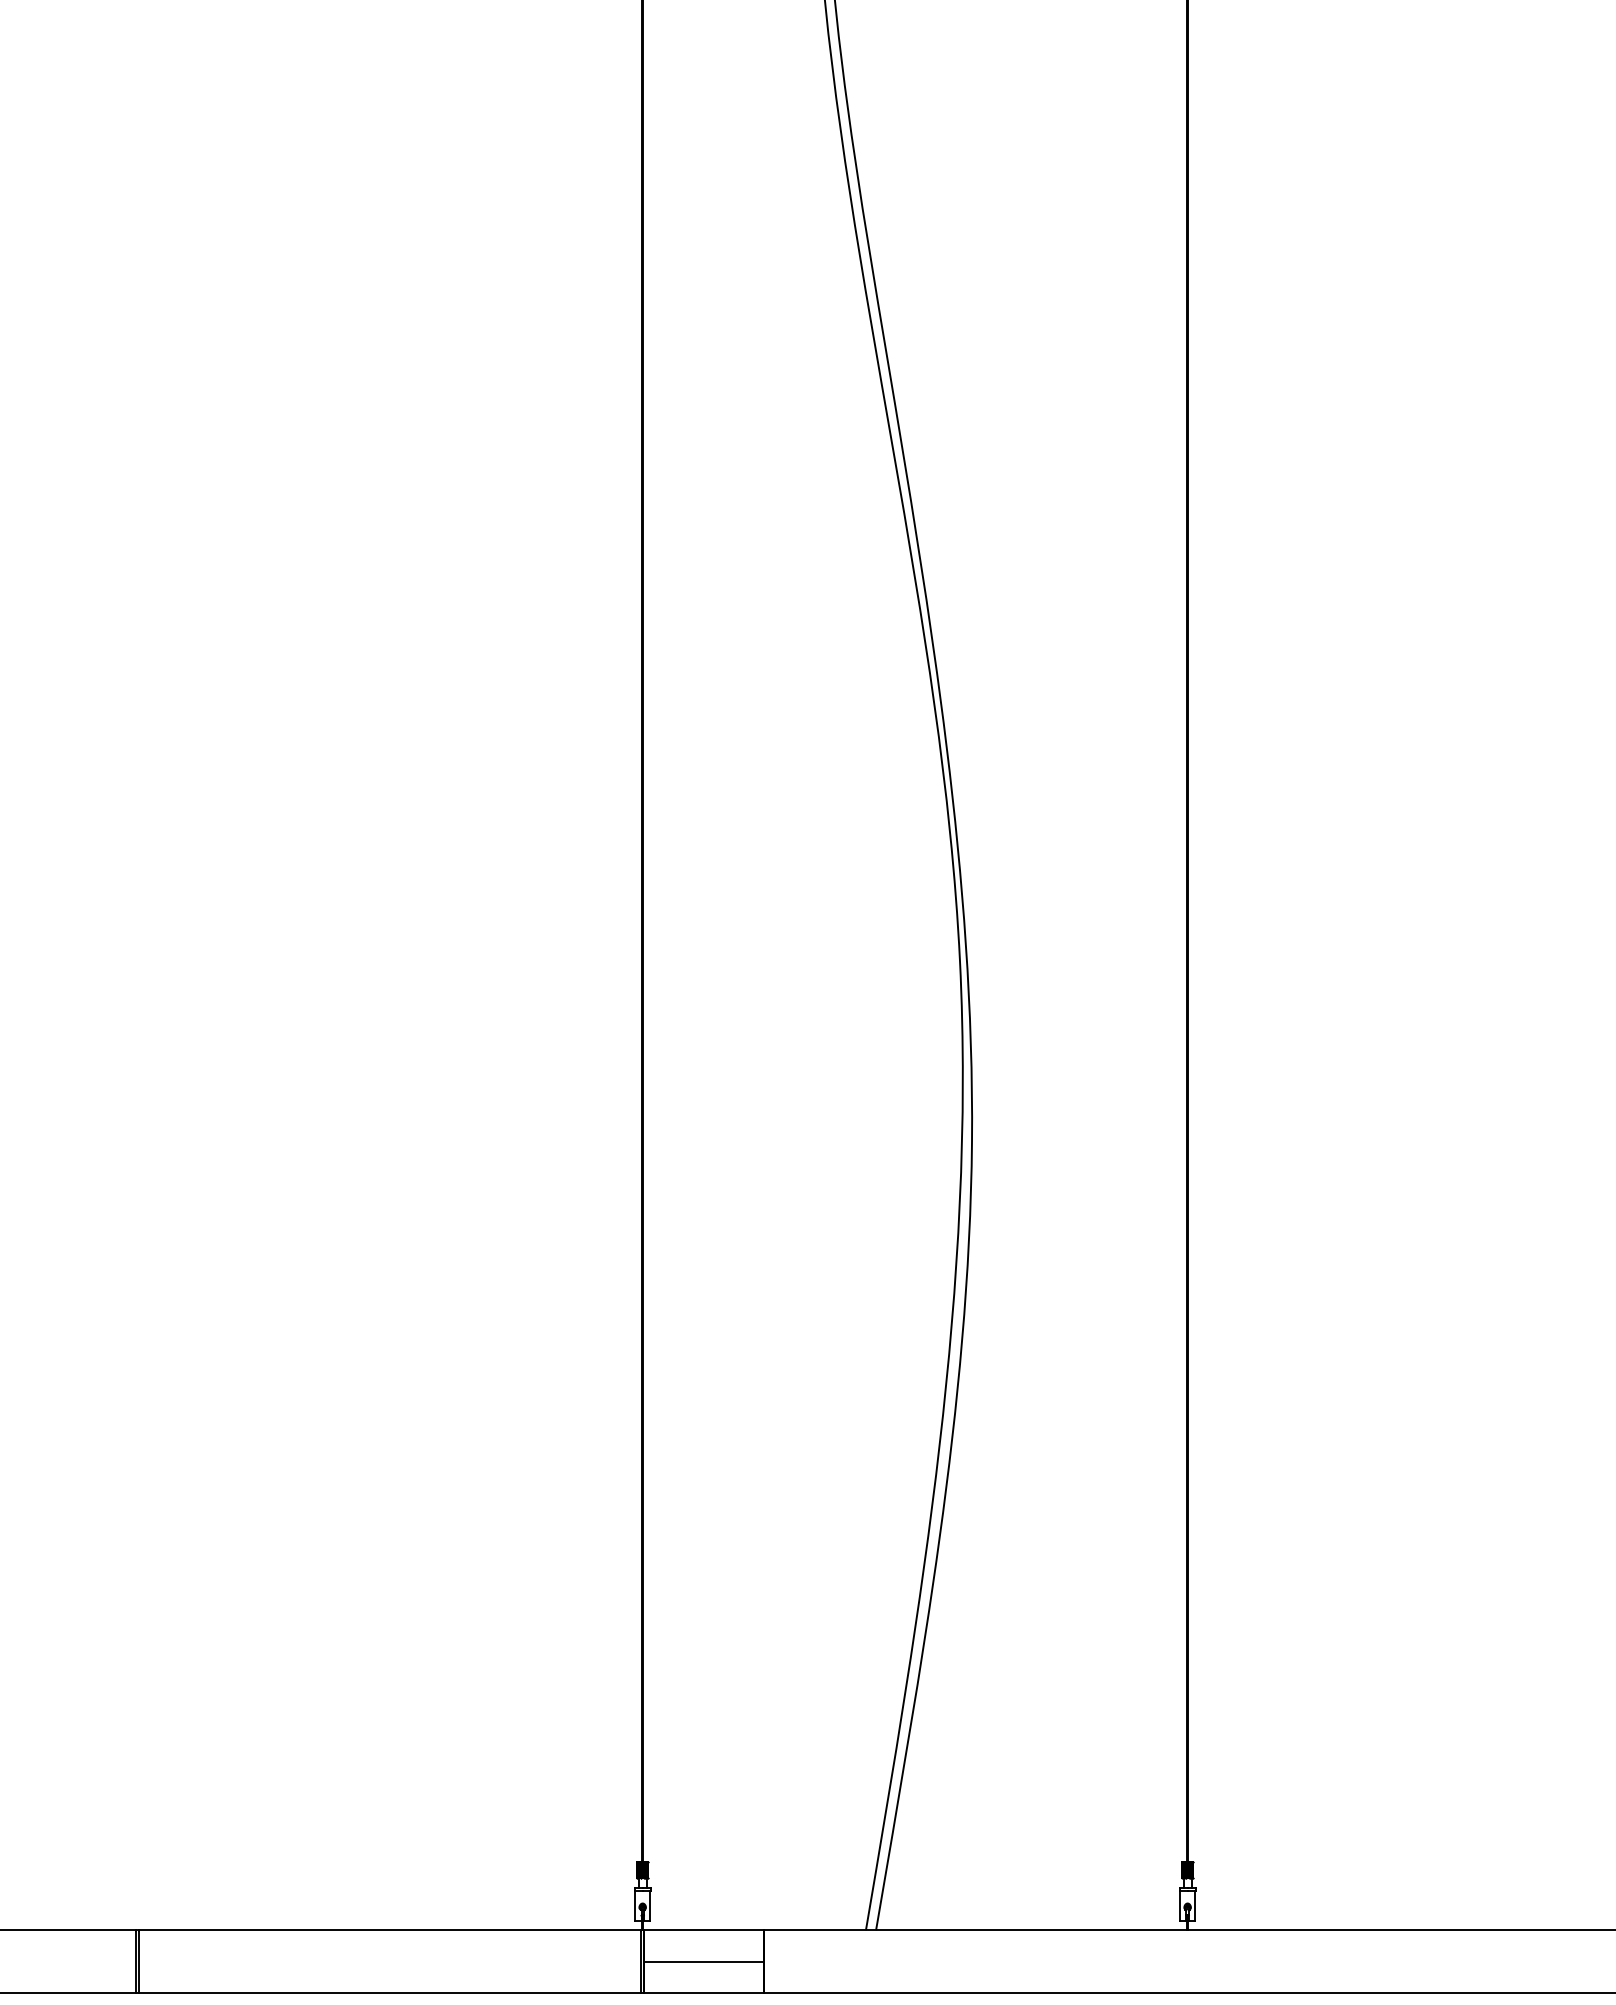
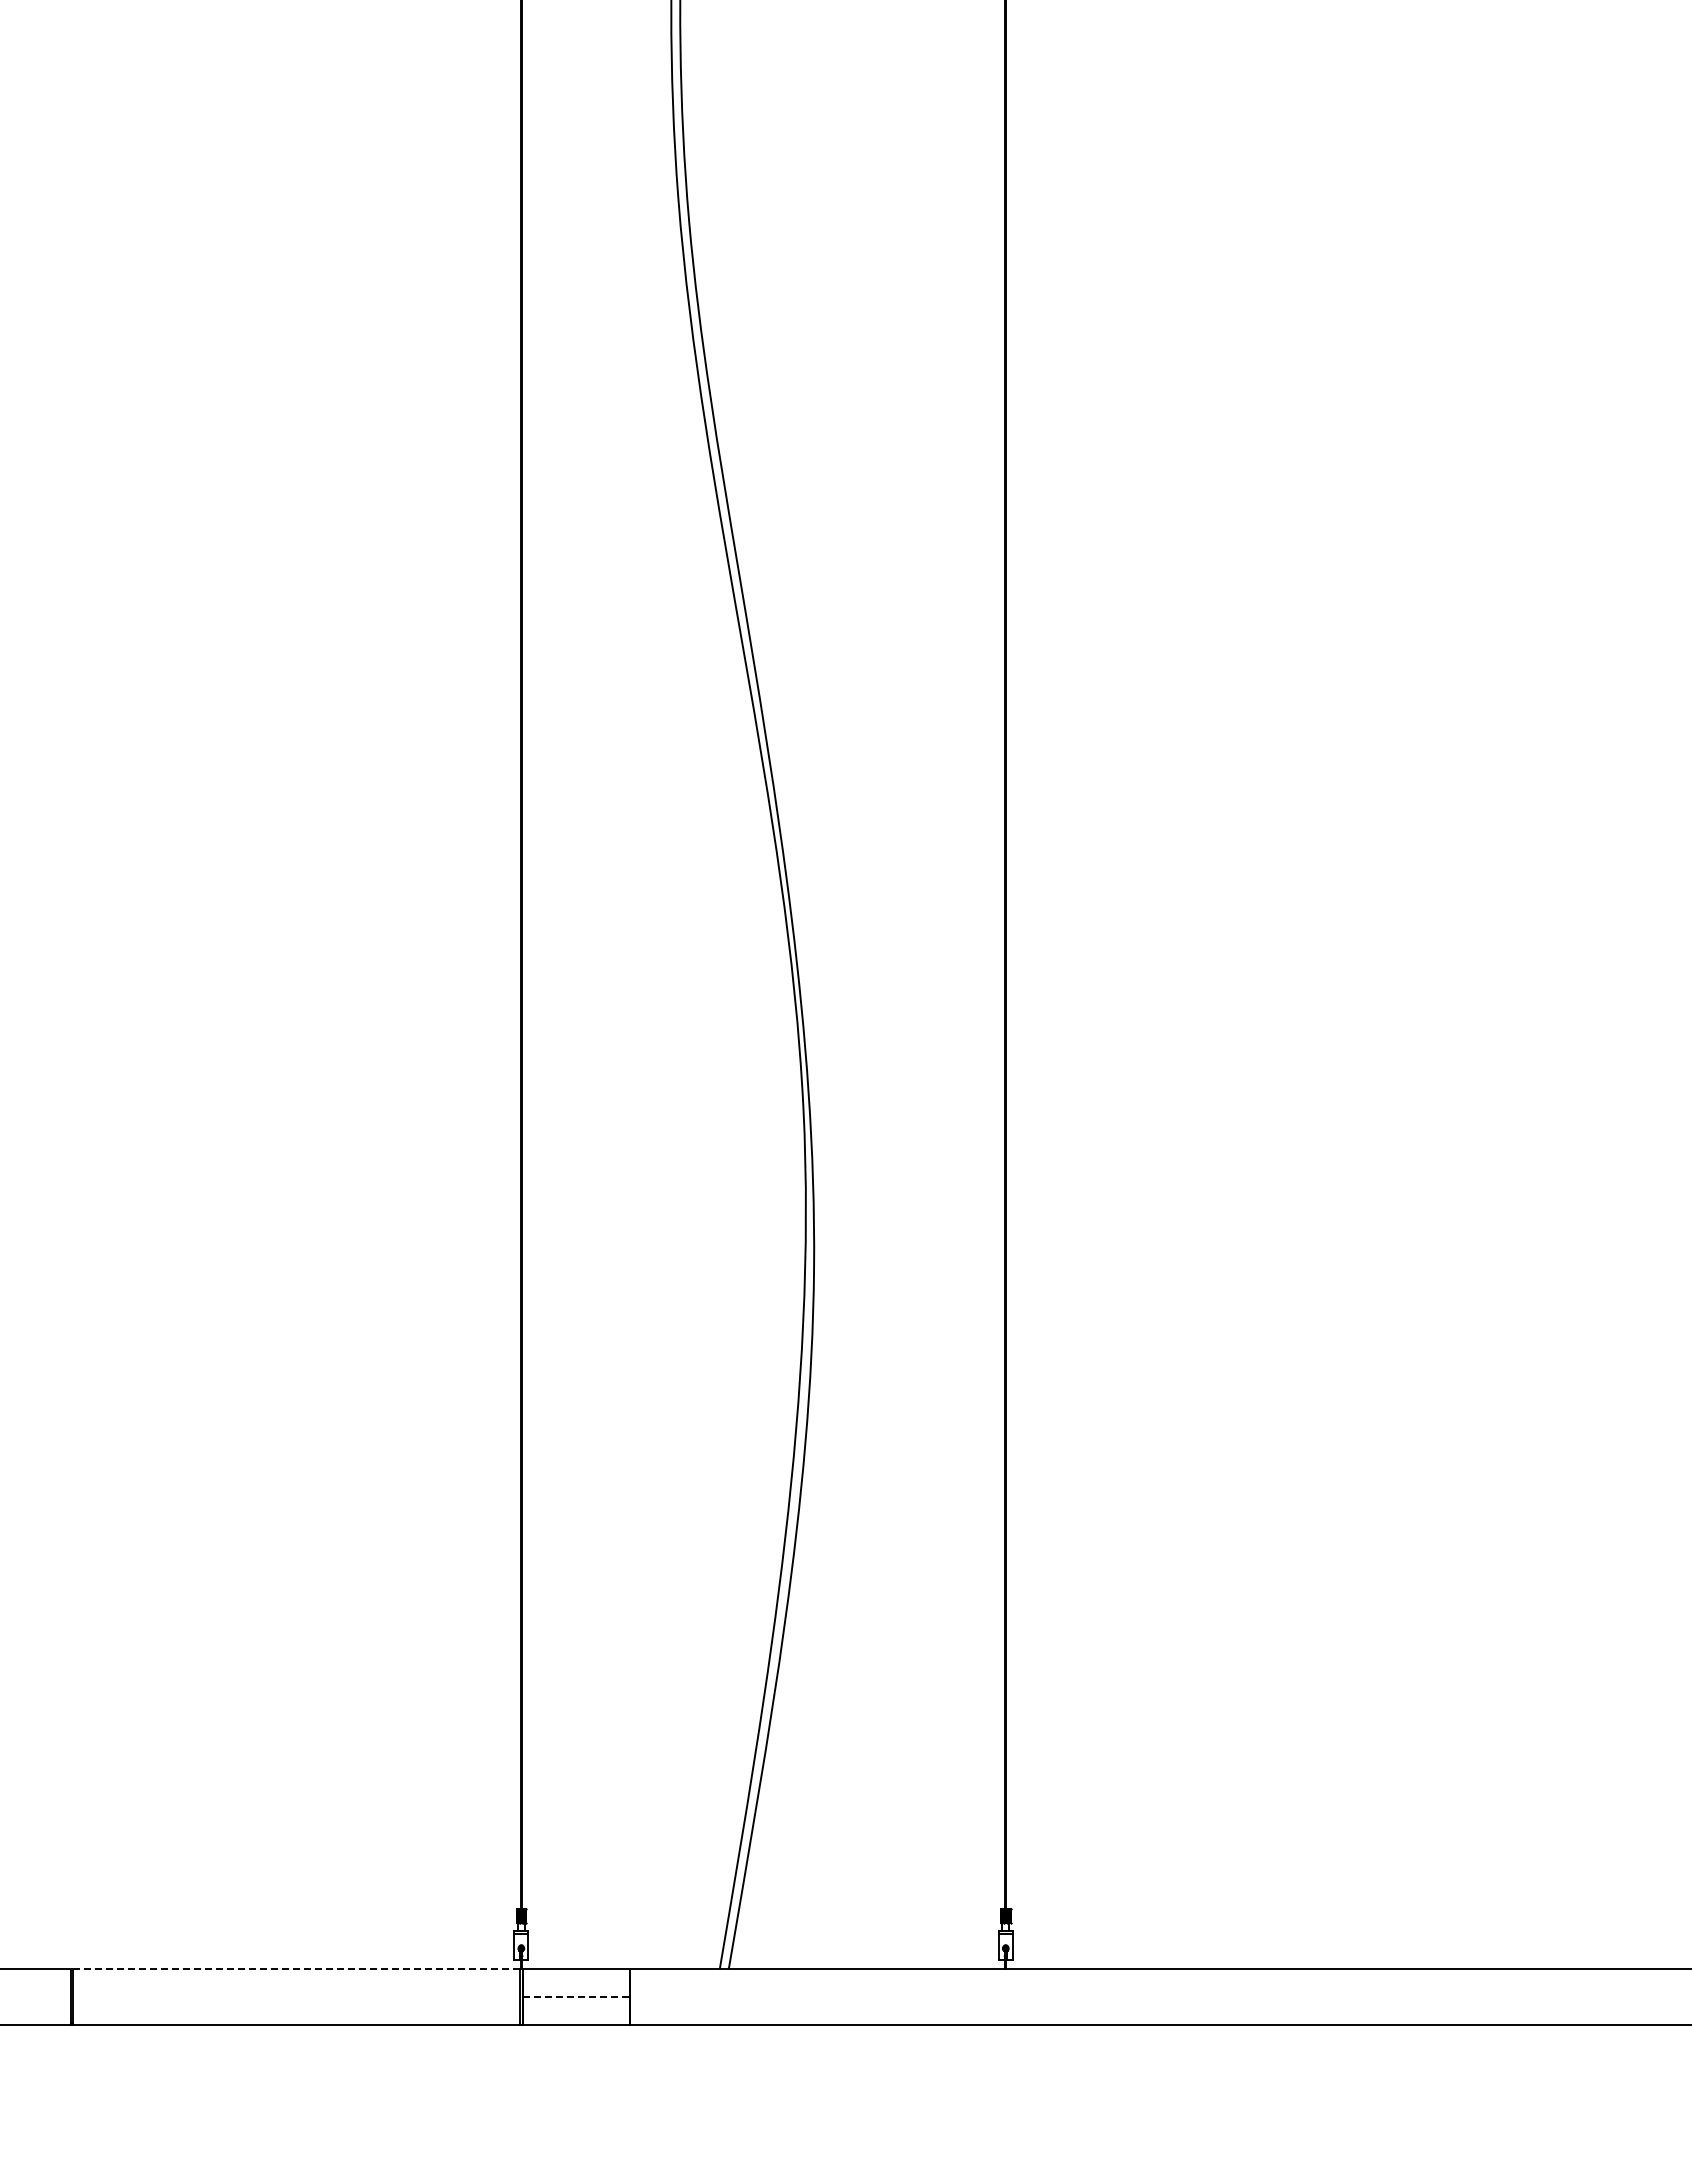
line: (389, 1929) -> (296, 1968), solid -> dashed
line: (704, 1961) -> (576, 1996), solid -> dashed

